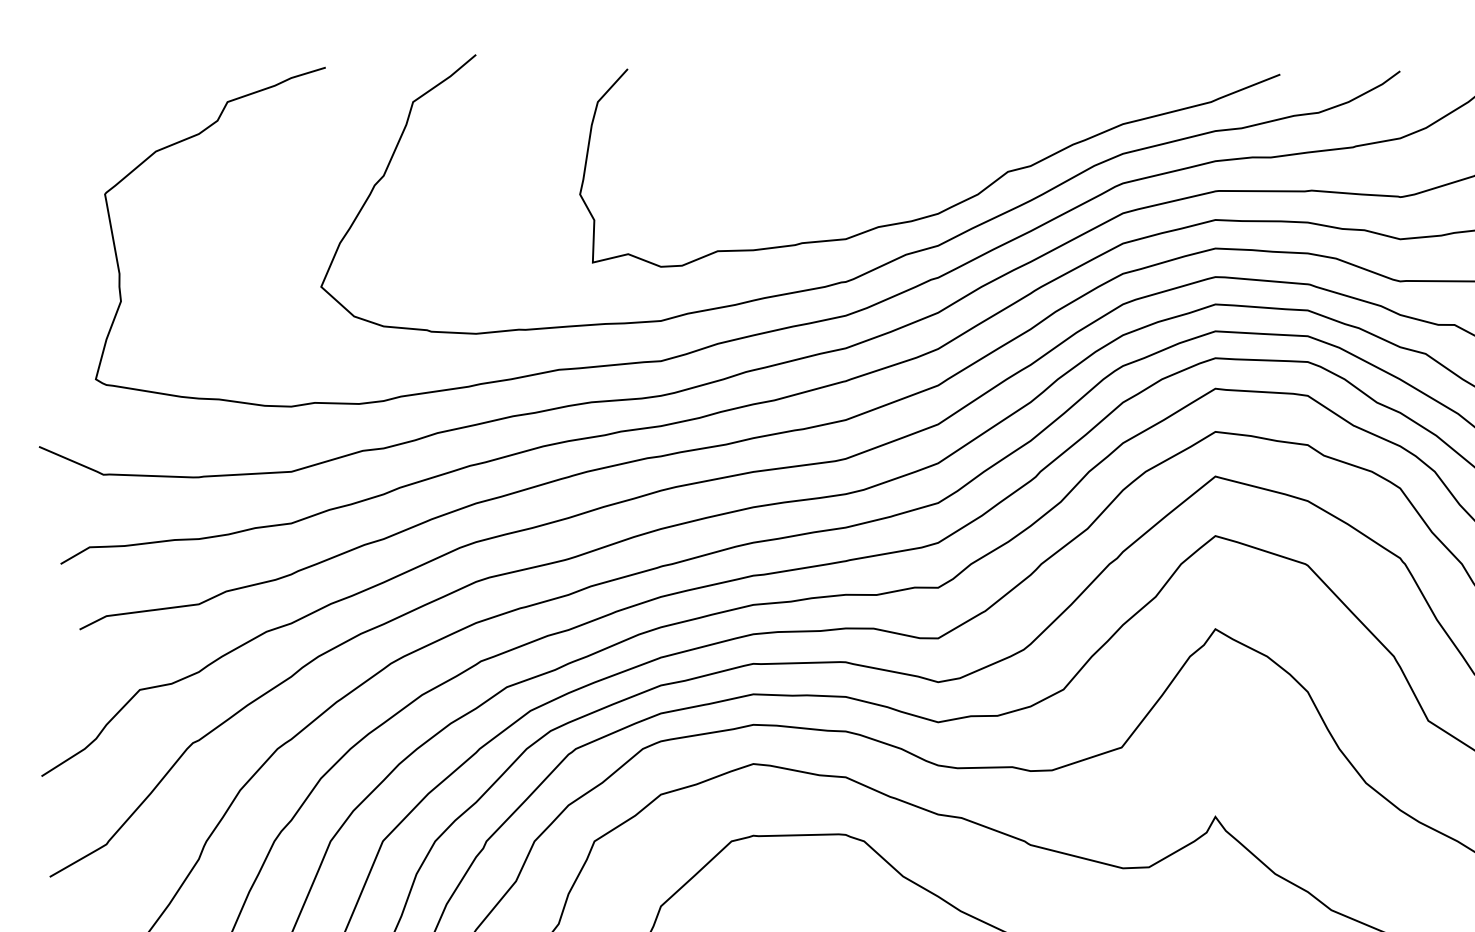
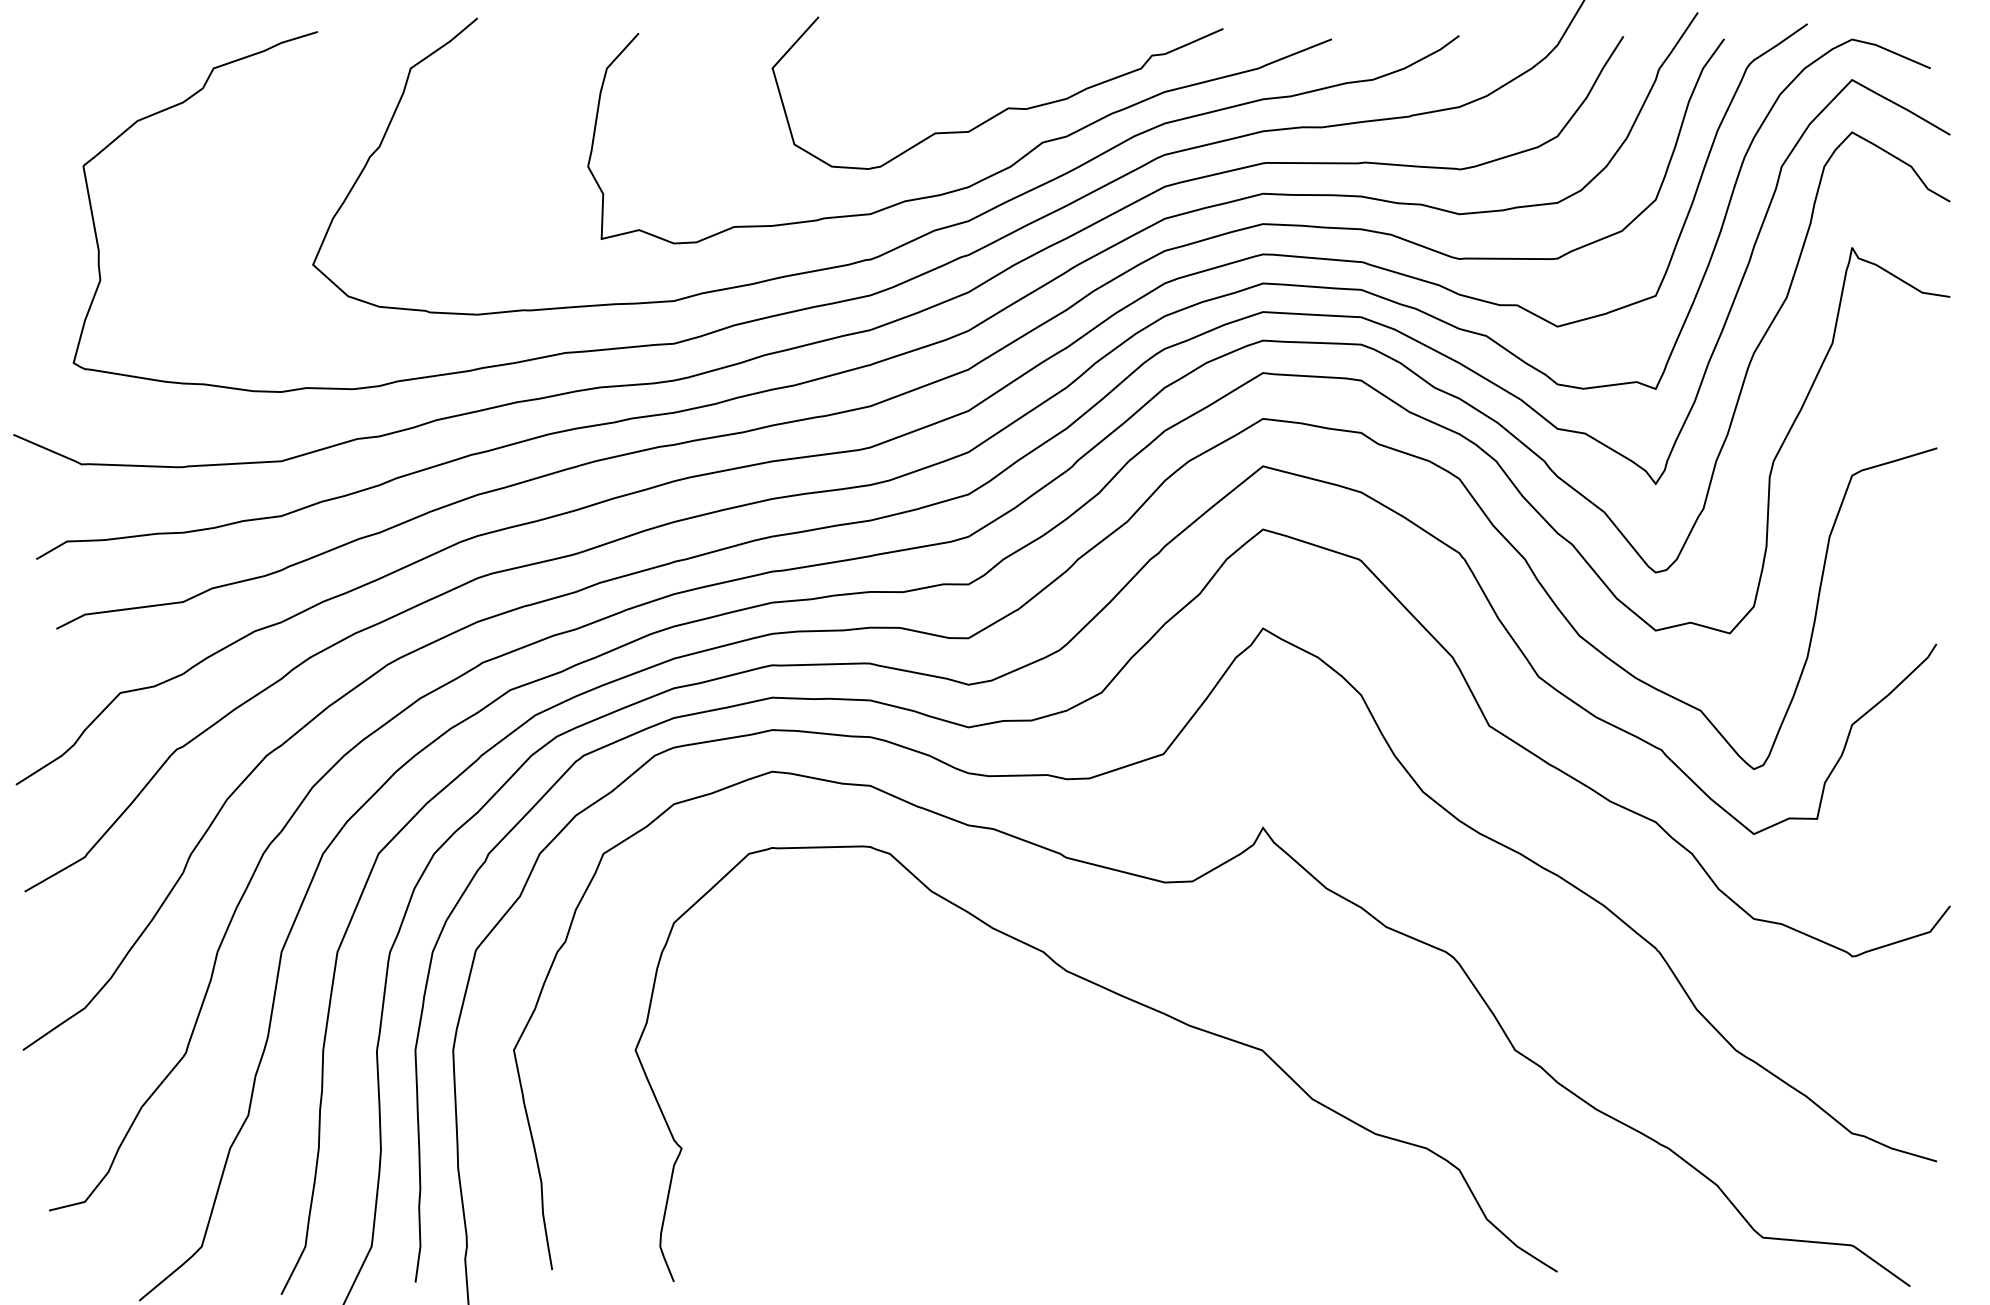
curve: (974, 138) -> (1007, 107), added

